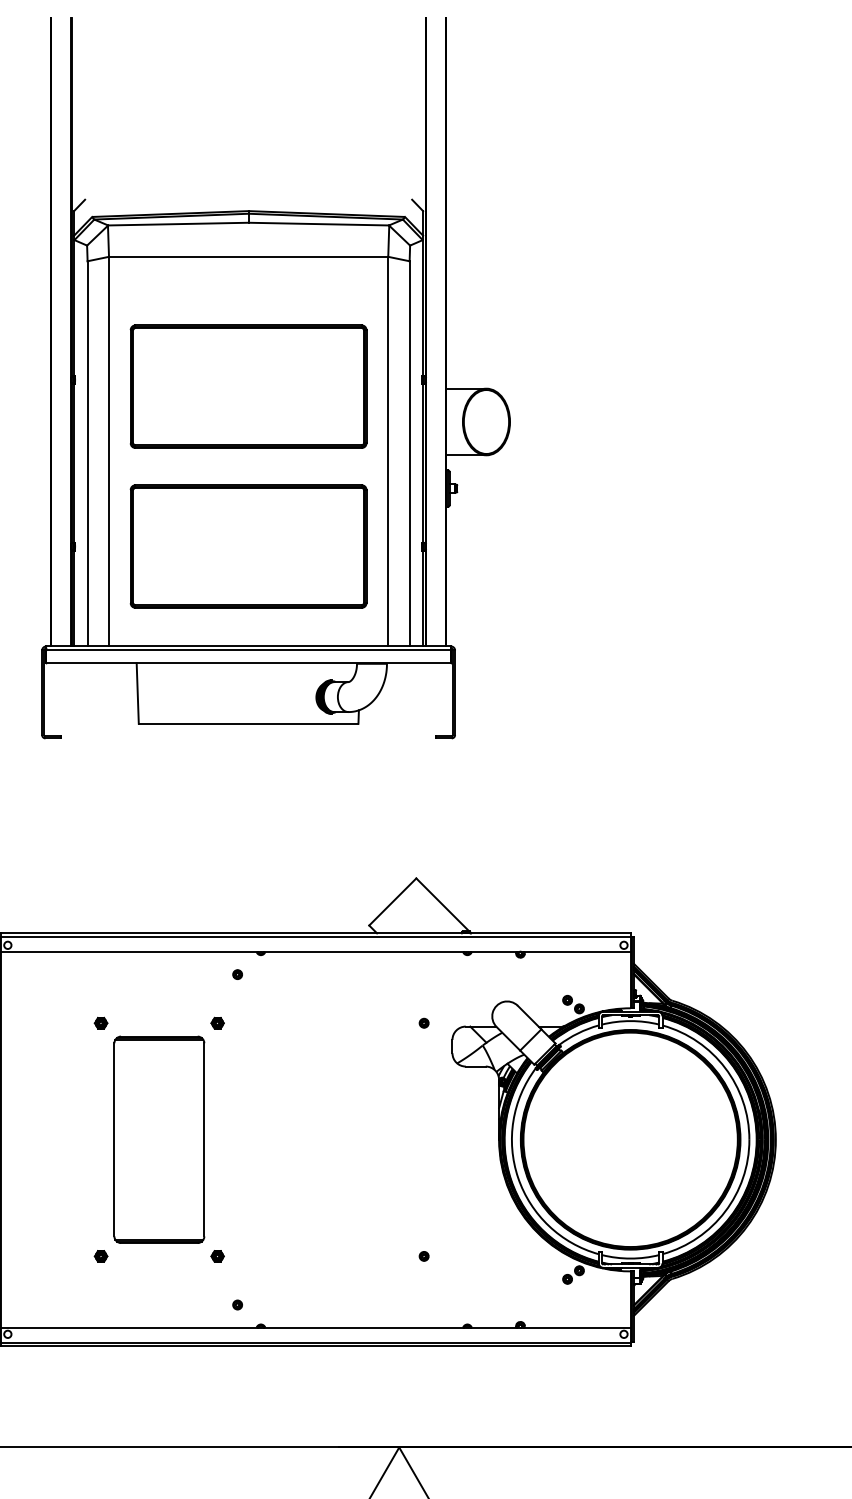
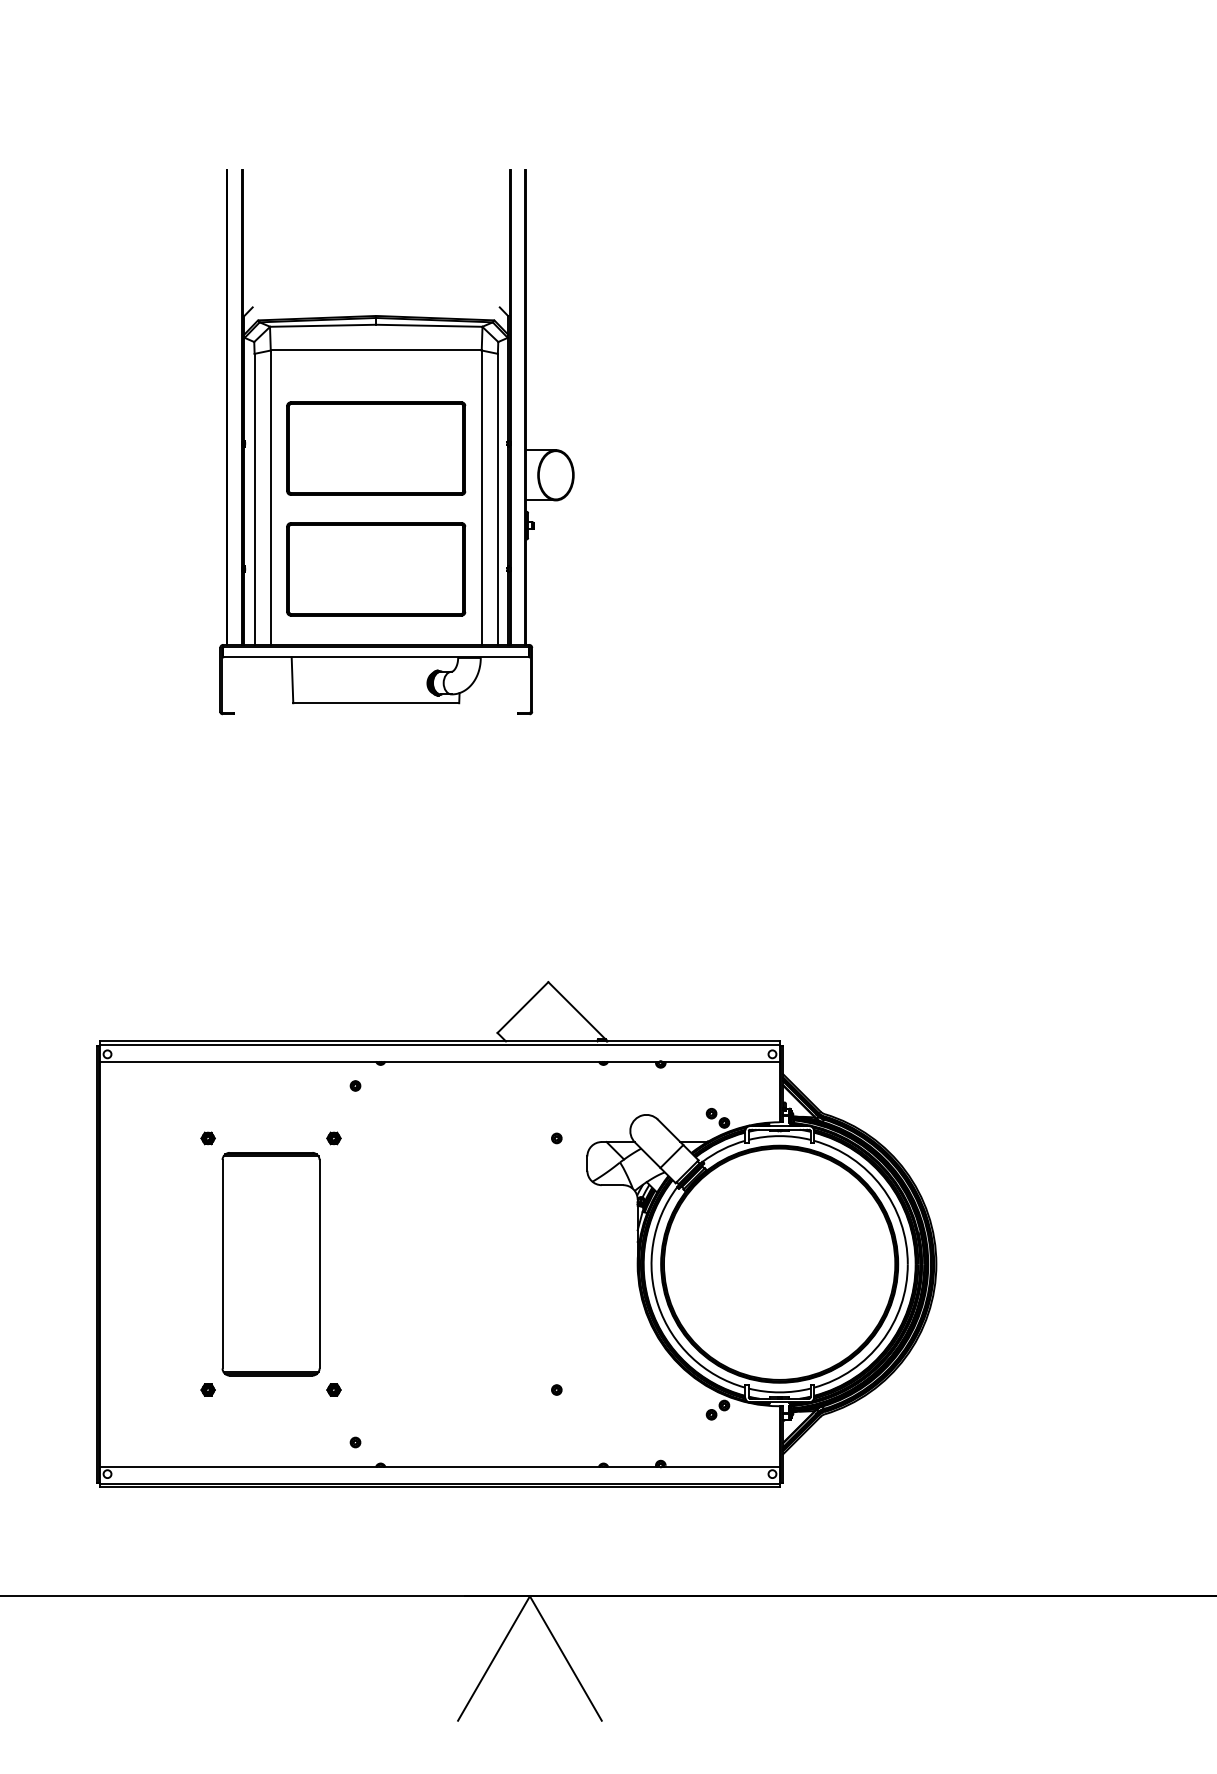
part: (275, 377) -> (396, 441), size x0.7

